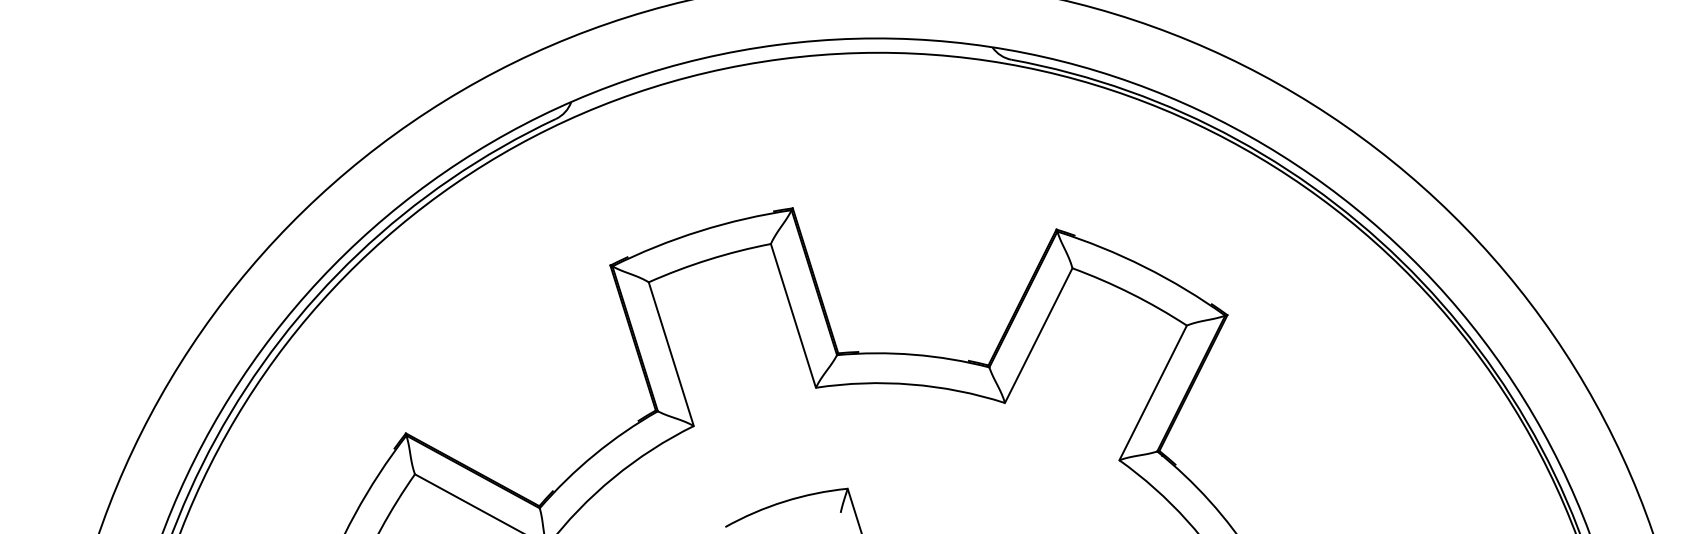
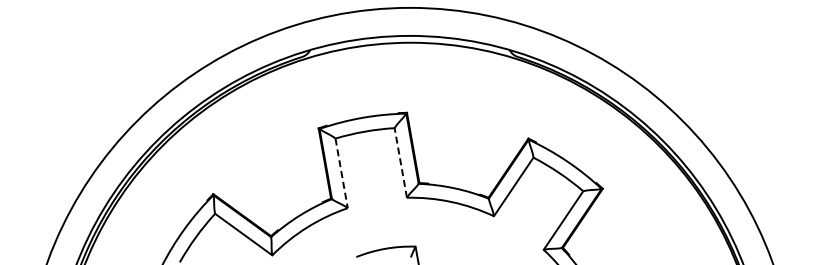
line: (792, 315) -> (400, 162), solid -> dashed
line: (671, 354) -> (341, 173), solid -> dashed

